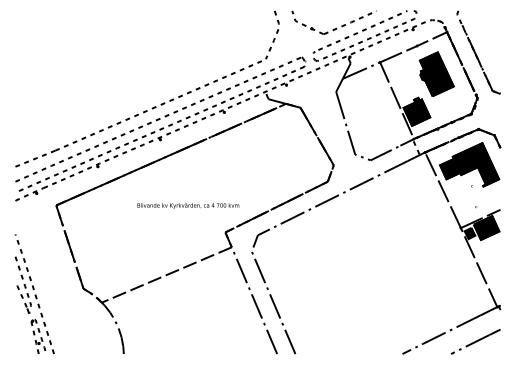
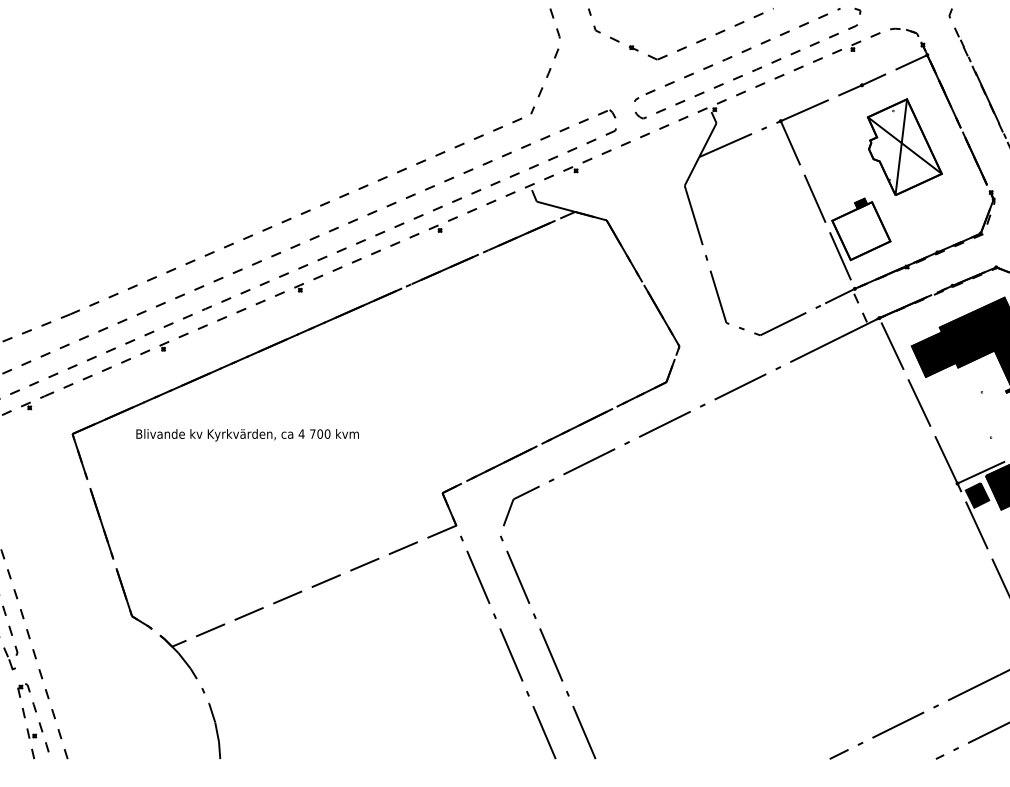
fill: (436, 74) -> (904, 147), removed
fill: (416, 112) -> (860, 230), removed
text: (188, 205) -> (247, 434), moved

